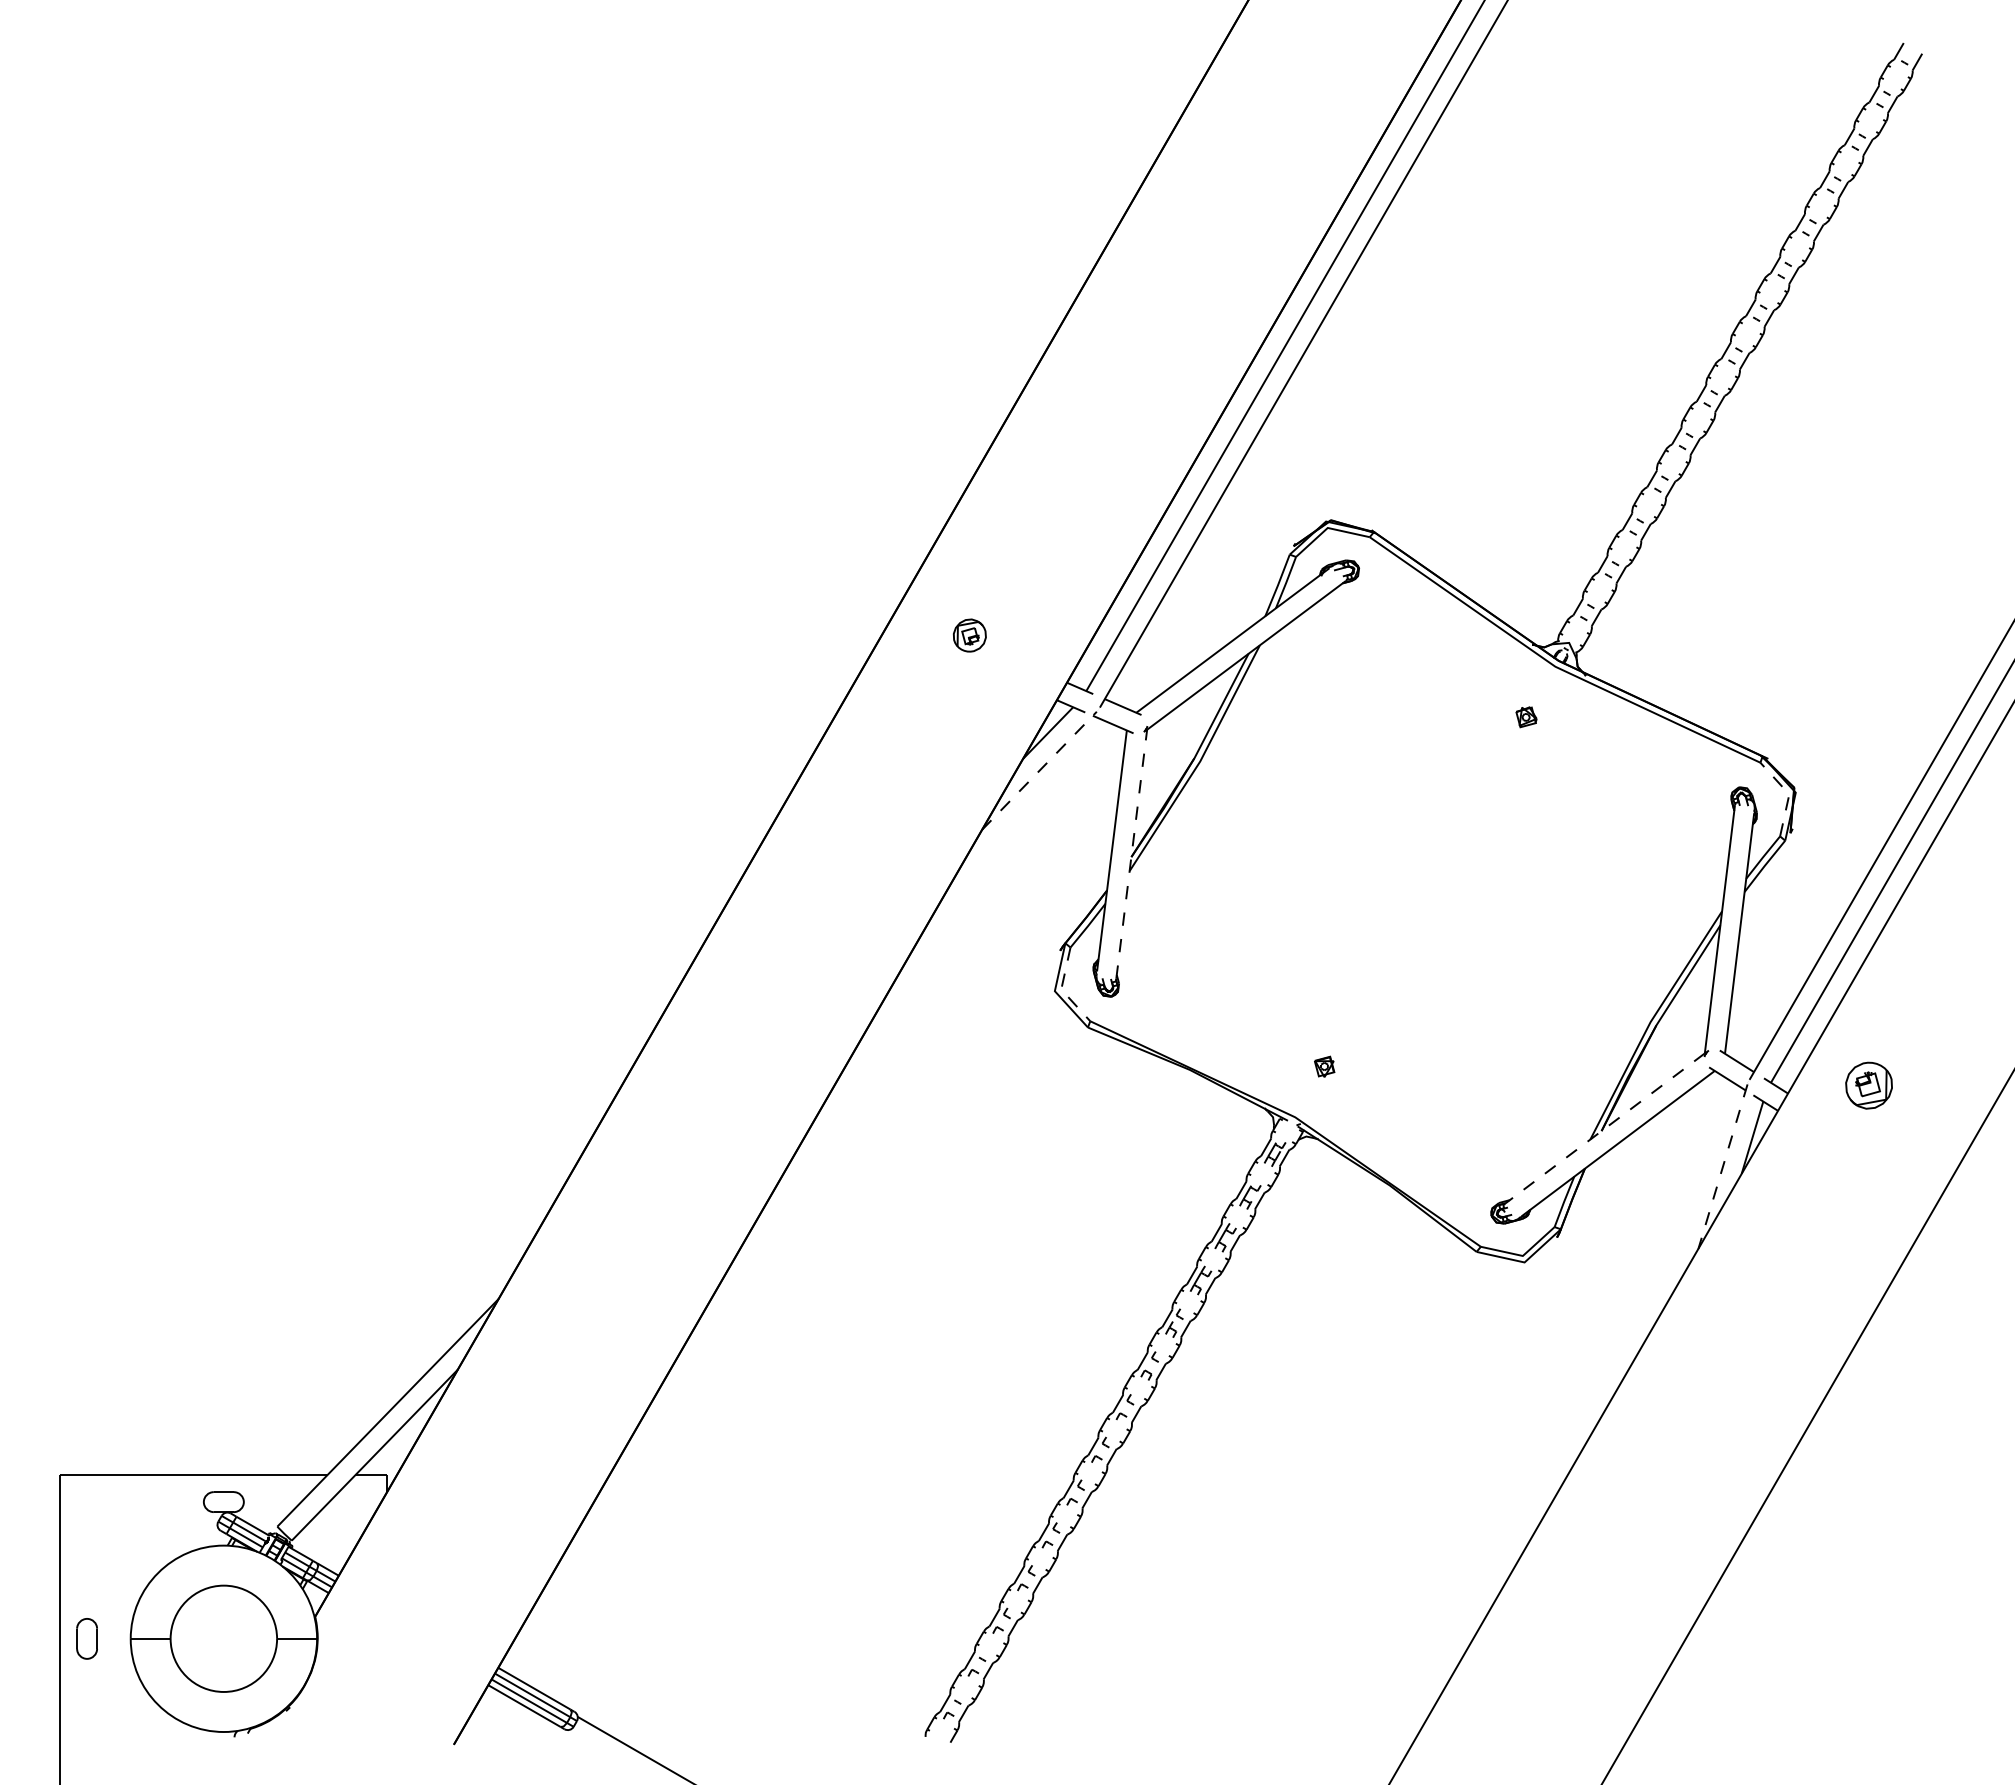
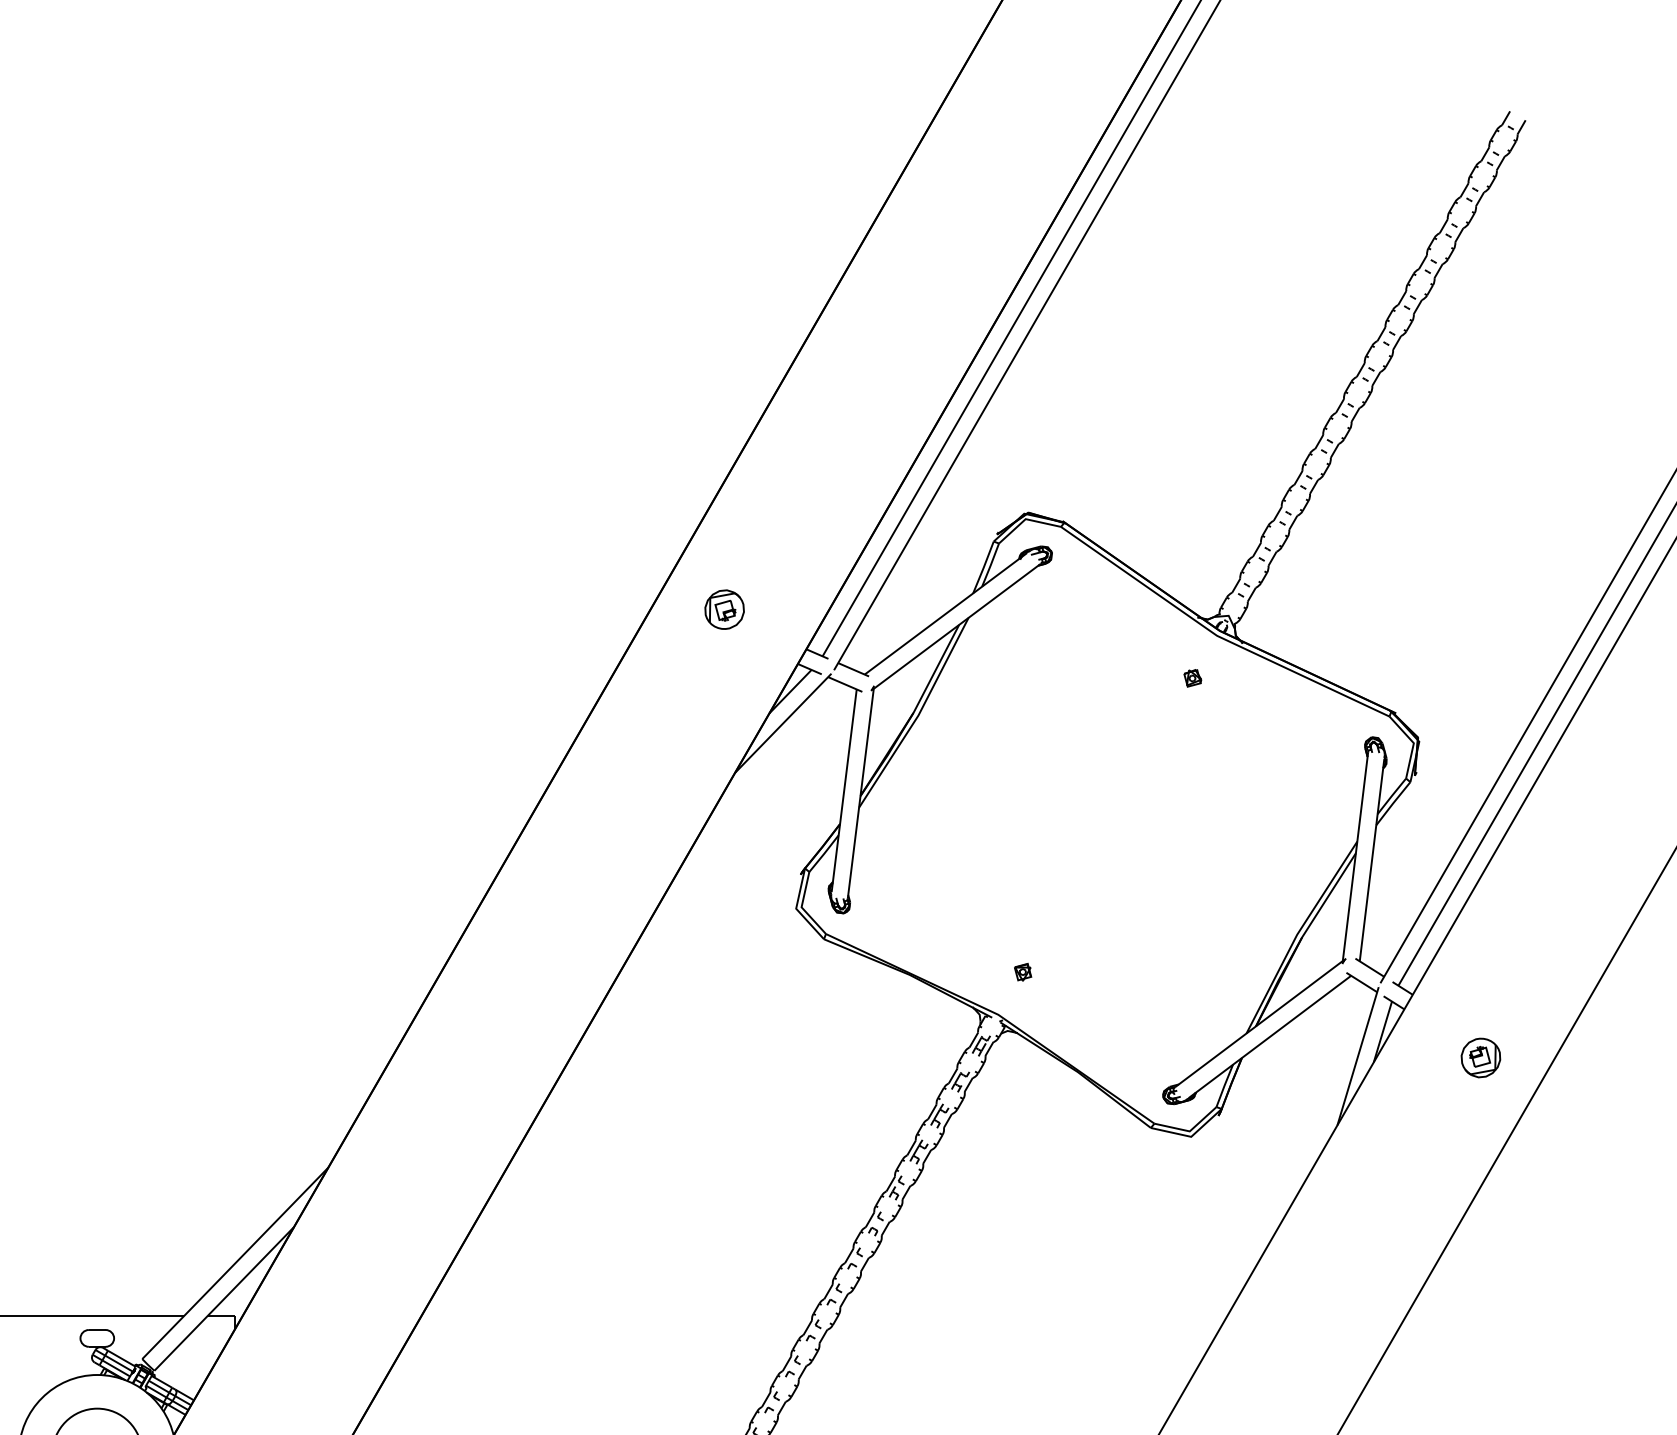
part: (969, 635) -> (724, 609), size x1.43
line: (1039, 770) -> (783, 723), dashed -> solid
line: (1789, 794) -> (1414, 743), dashed -> solid
line: (1131, 853) -> (860, 792), dashed -> solid
line: (1061, 989) -> (801, 907), dashed -> solid
part: (1868, 1085) -> (1480, 1057), moved
line: (1605, 1128) -> (1259, 1024), dashed -> solid
line: (1722, 1166) -> (1357, 1056), dashed -> solid

